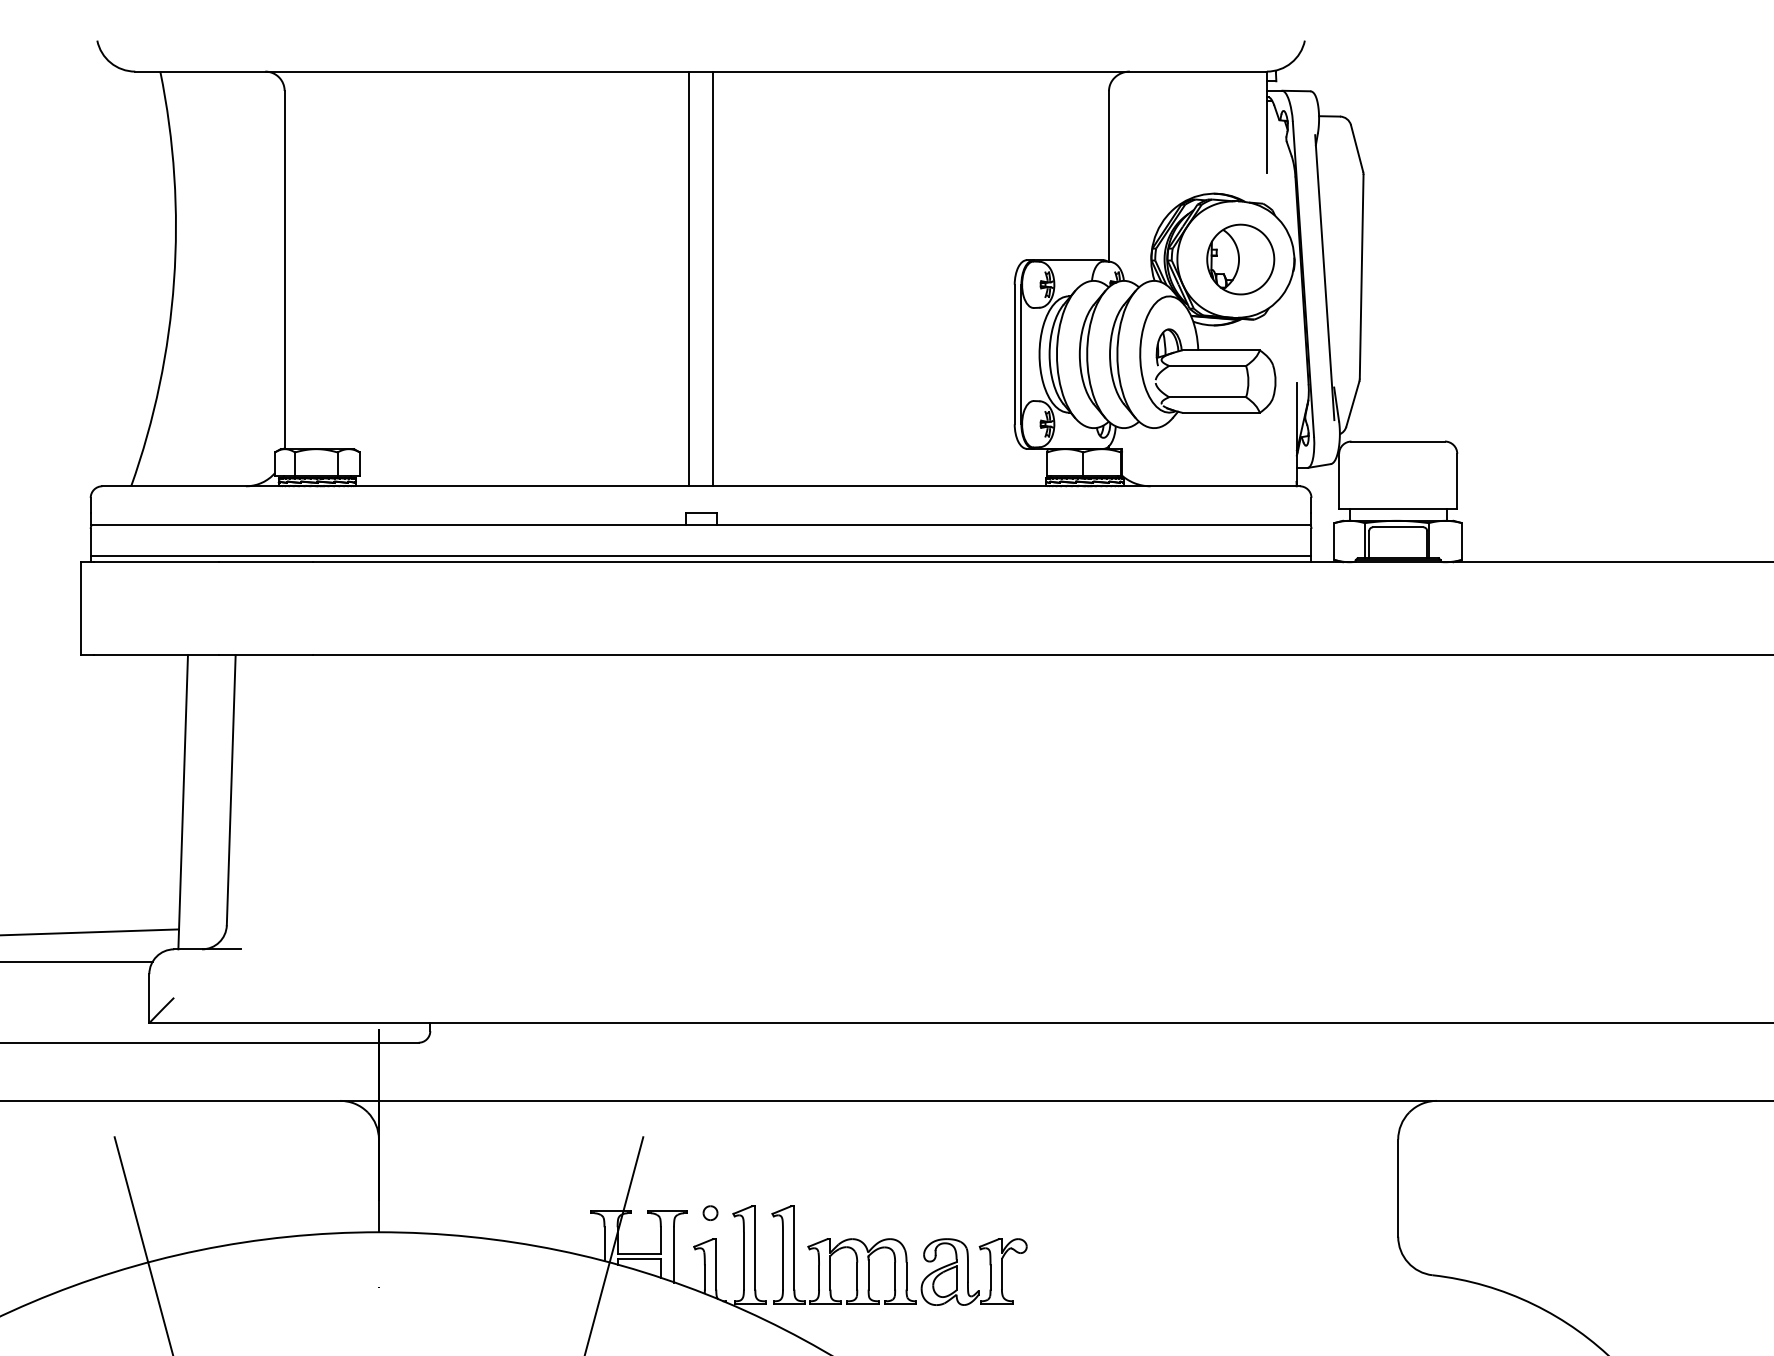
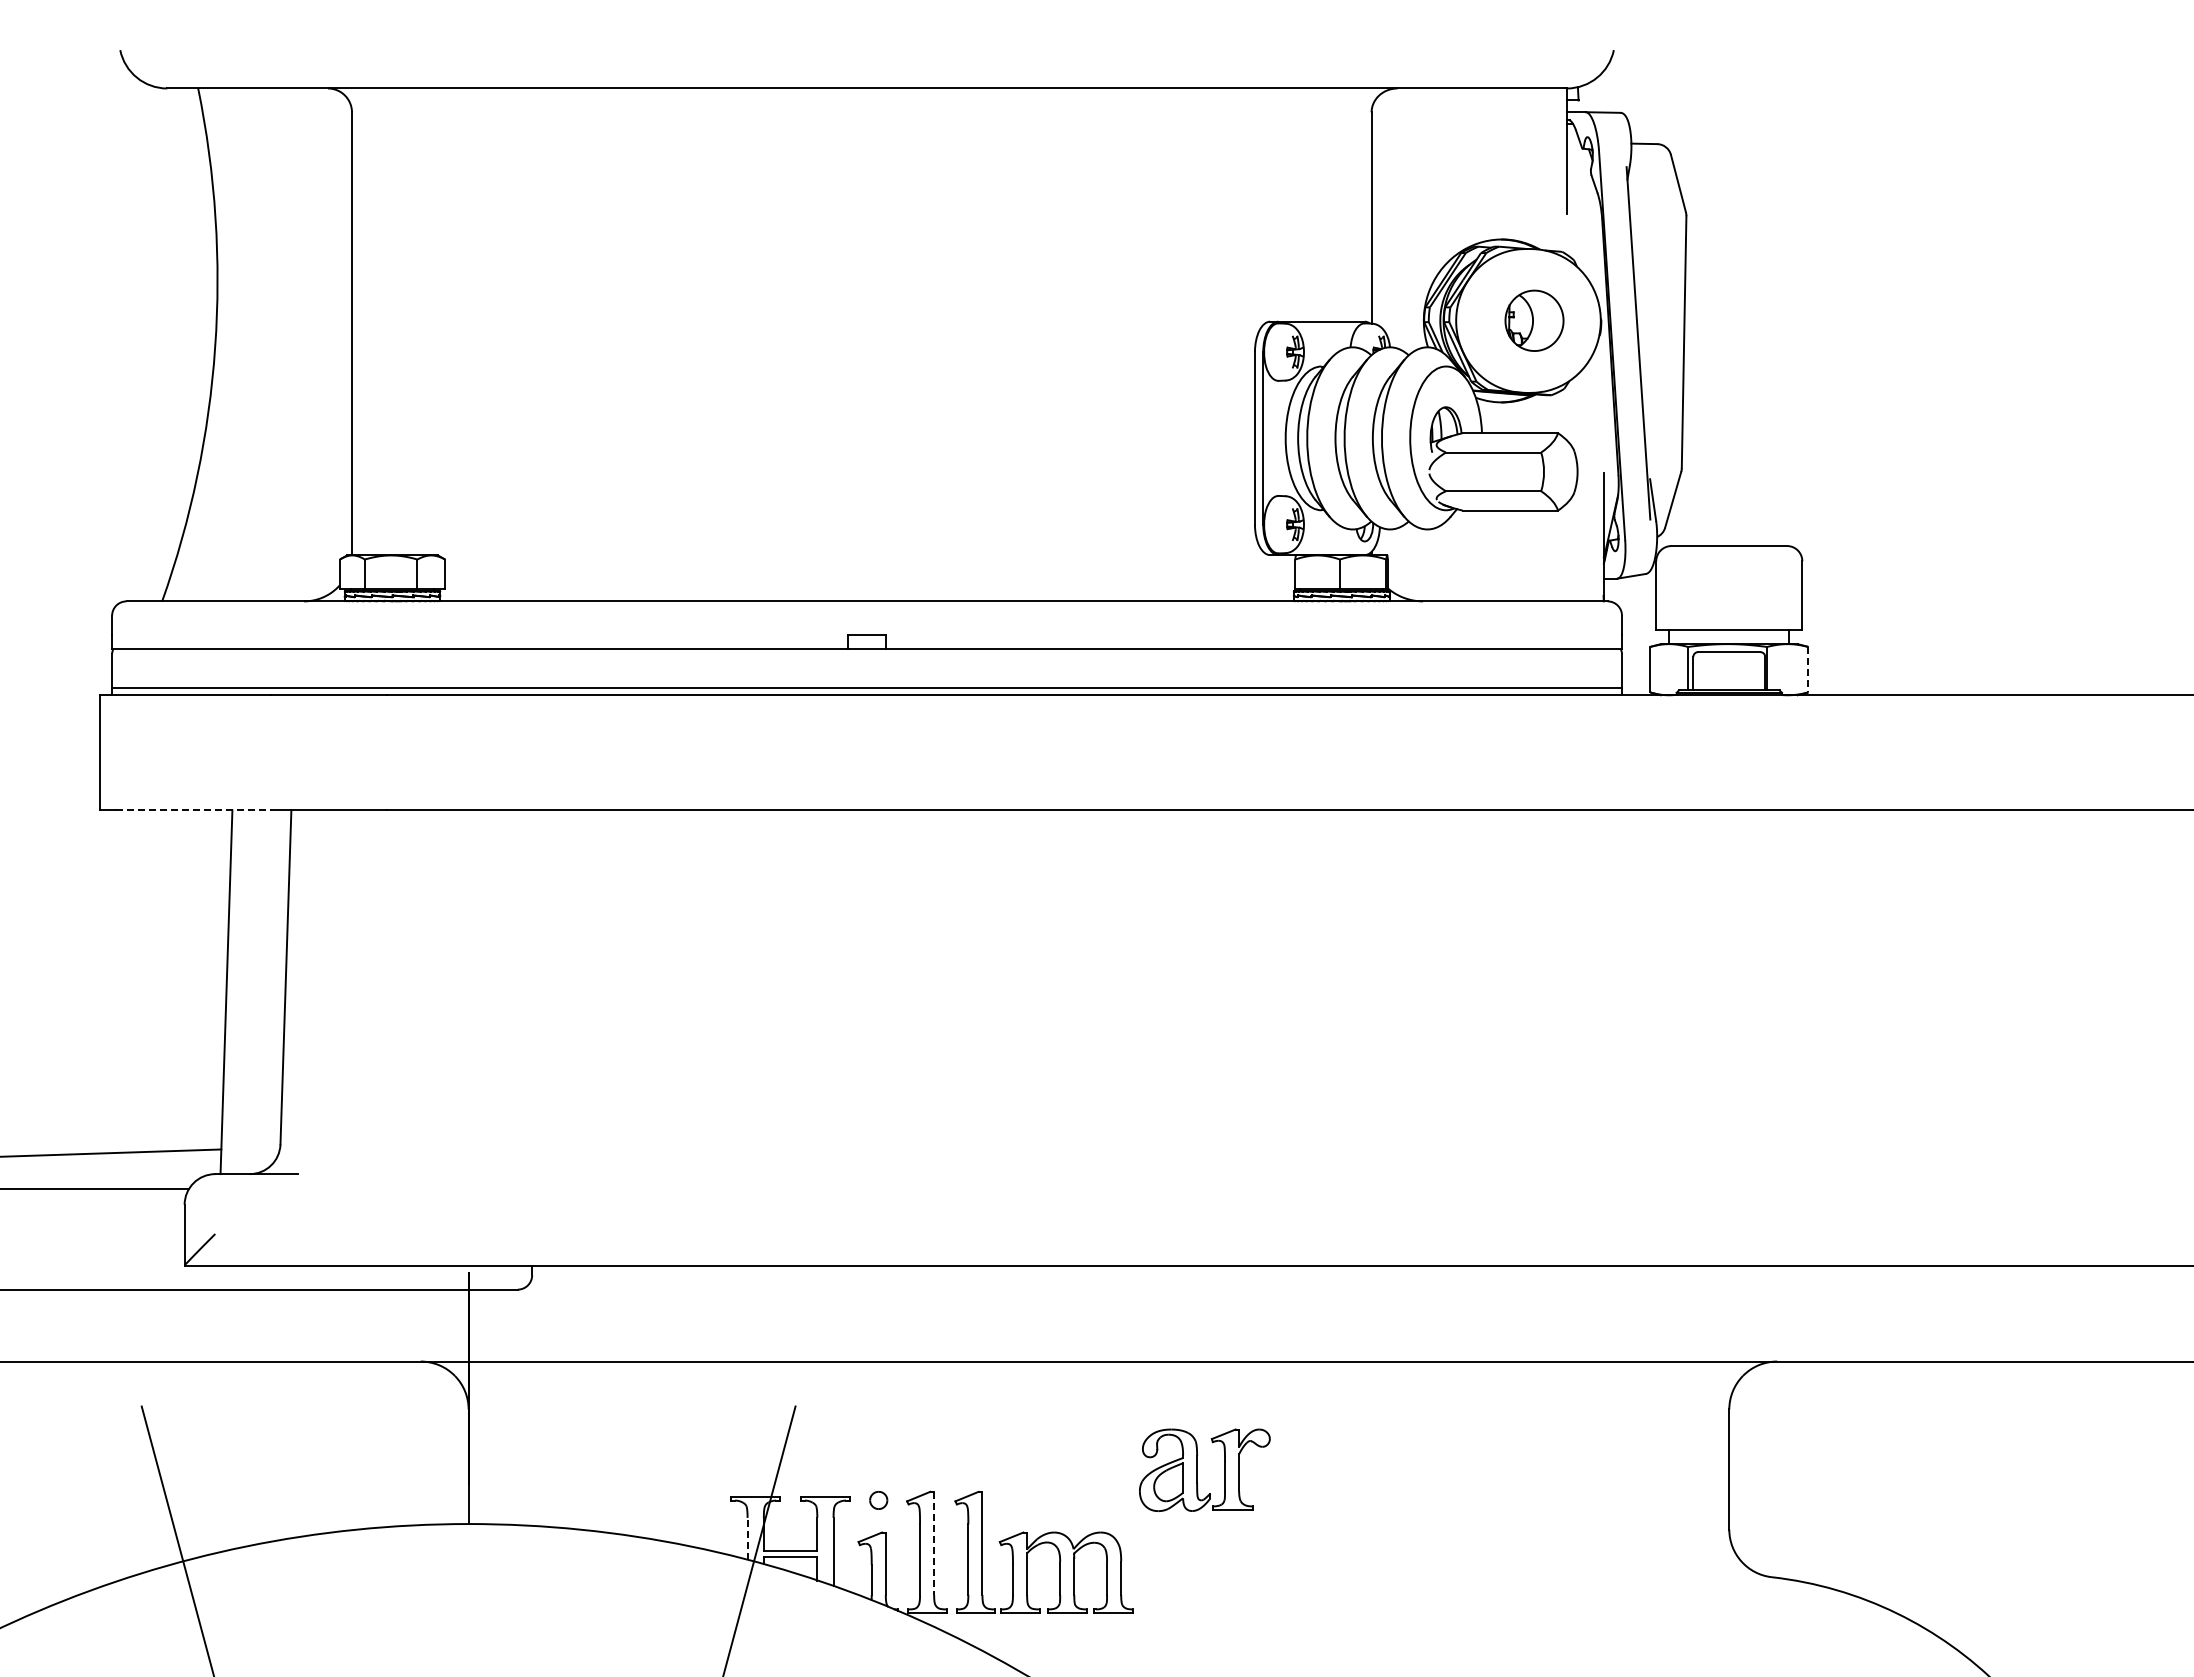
part: (1240, 259) -> (1534, 320), size x0.7
line: (689, 278) -> (852, 344), removed
line: (712, 278) -> (881, 344), removed
line: (1462, 541) -> (1808, 669), solid -> dashed
line: (156, 655) -> (193, 810), solid -> dashed
line: (604, 1243) -> (747, 1538), solid -> dashed
line: (755, 1247) -> (934, 1543), solid -> dashed
part: (968, 1271) -> (1197, 1469), moved

